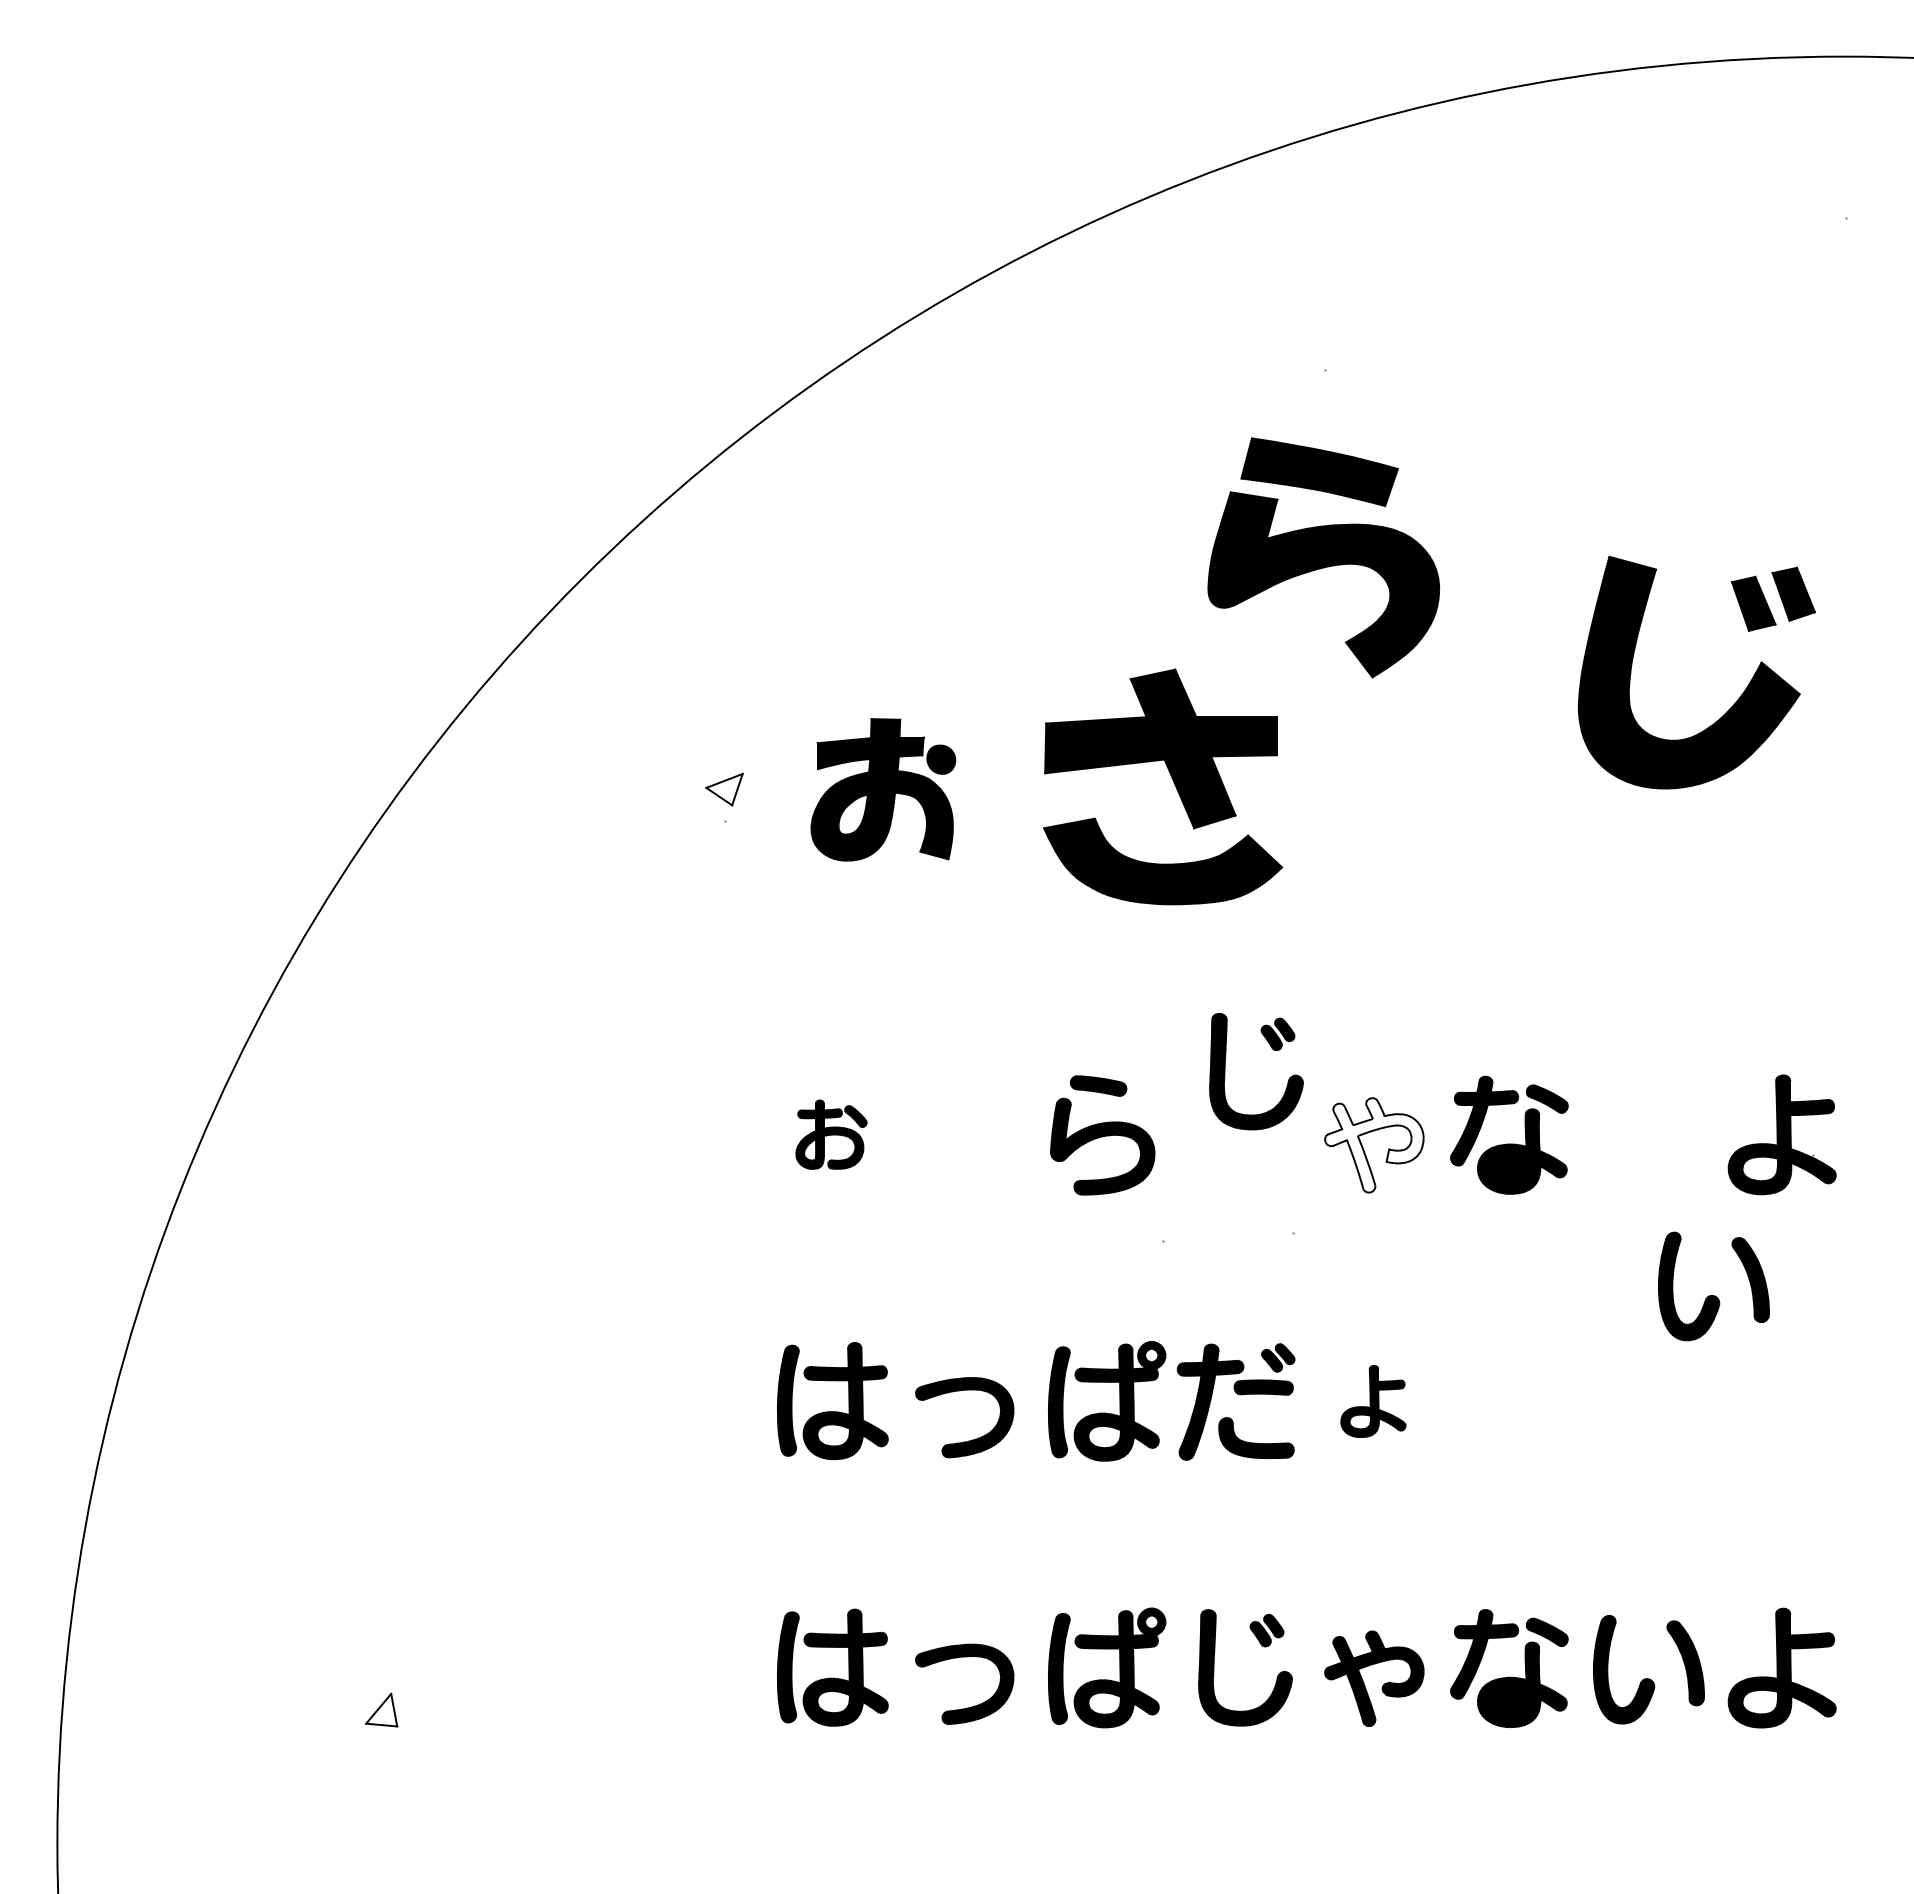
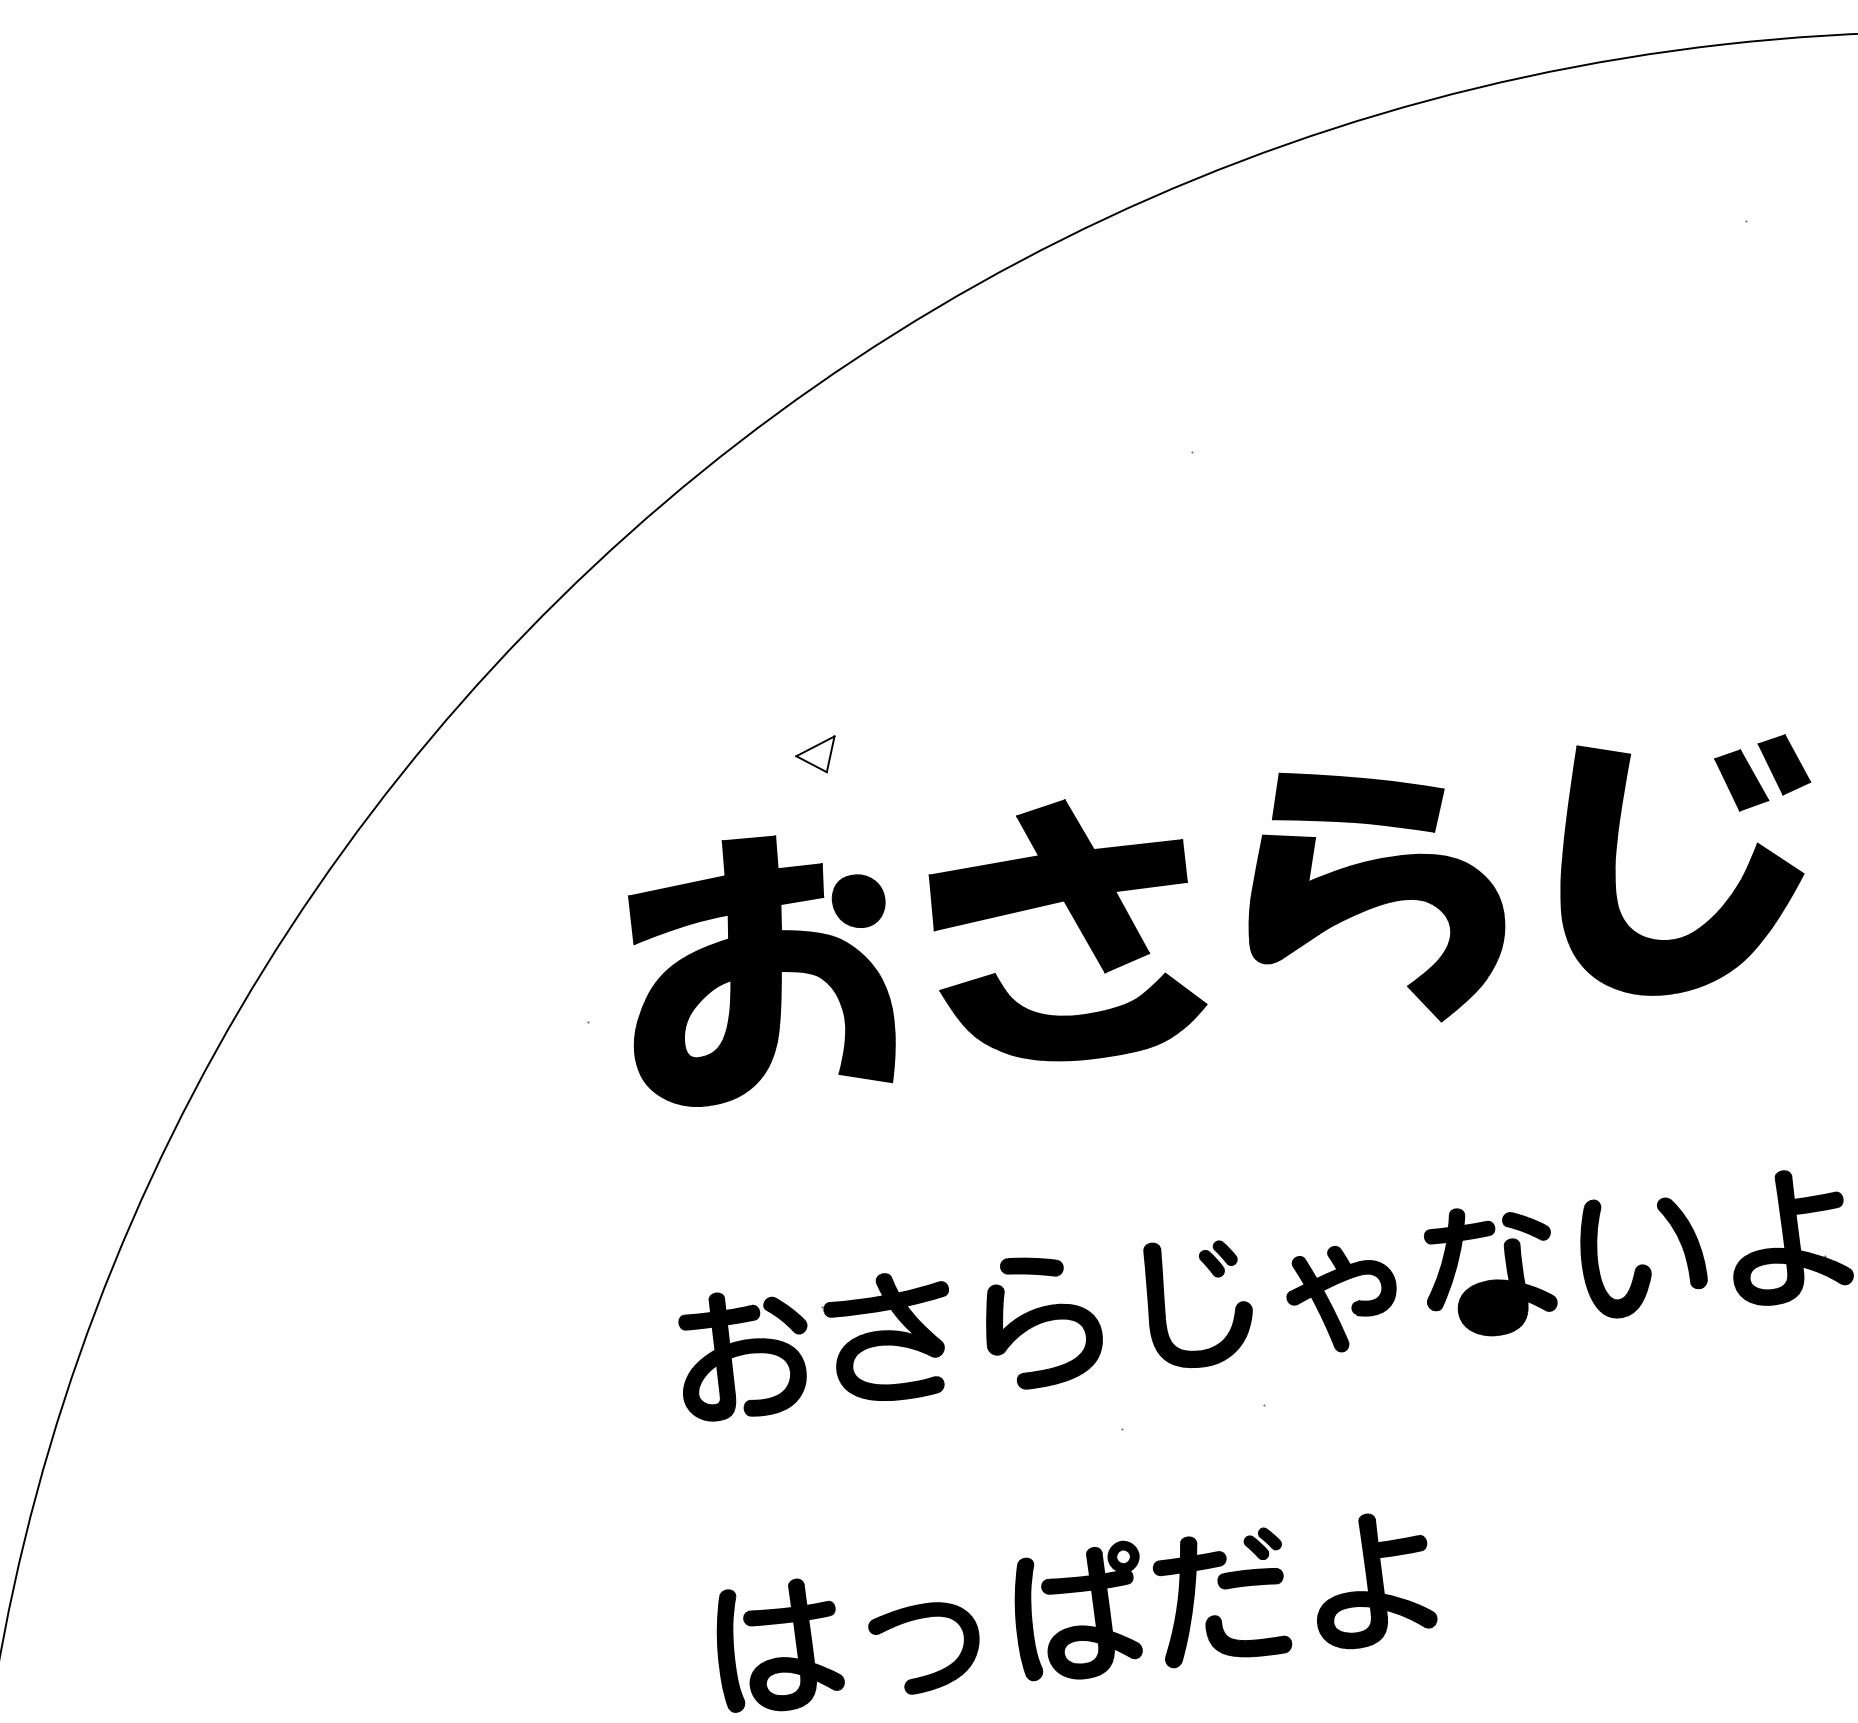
part: (1323, 557) -> (1372, 895), moved
part: (1735, 701) -> (1733, 889), moved
part: (724, 789) -> (816, 755), moved
part: (883, 789) -> (759, 967), size x1.67
part: (1273, 1050) -> (1215, 1277), moved
part: (831, 1134) -> (744, 1353), size x1.67
part: (962, 1134) -> (888, 1337), added
fill: (1374, 1145) -> (1342, 1298), added
part: (1713, 1295) -> (1643, 1264), moved
part: (1373, 1401) -> (1372, 1580), size x1.67

